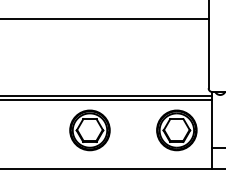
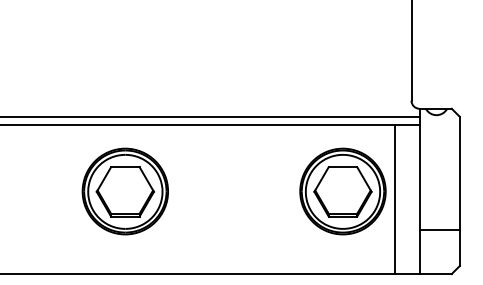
part: (89, 130) -> (124, 191), moved
line: (201, 133) -> (396, 198), added

